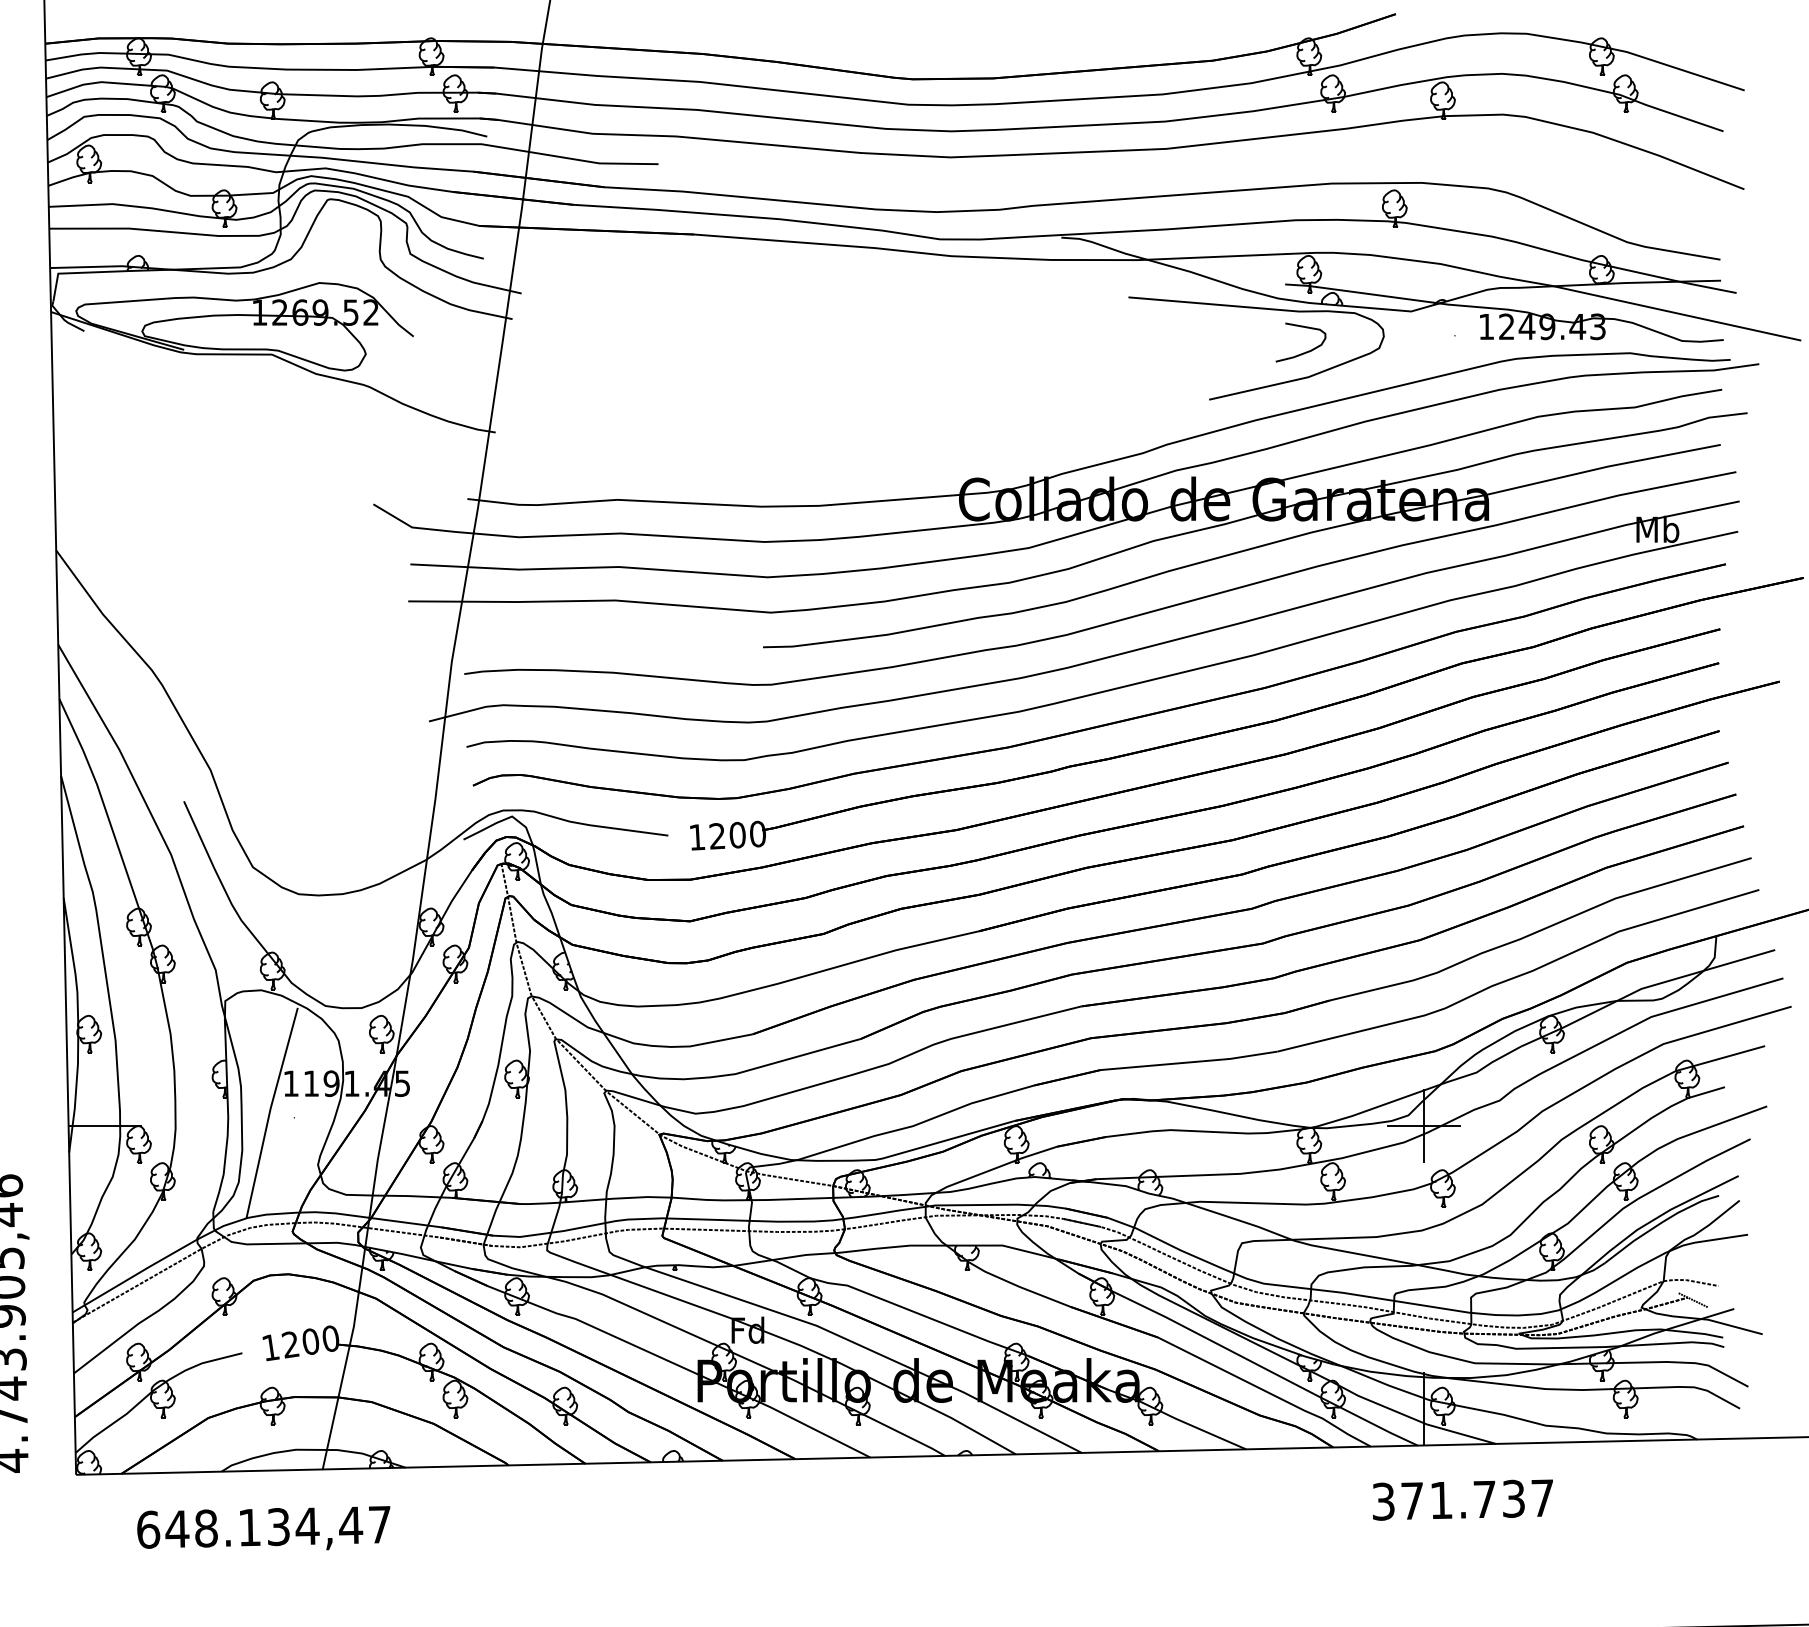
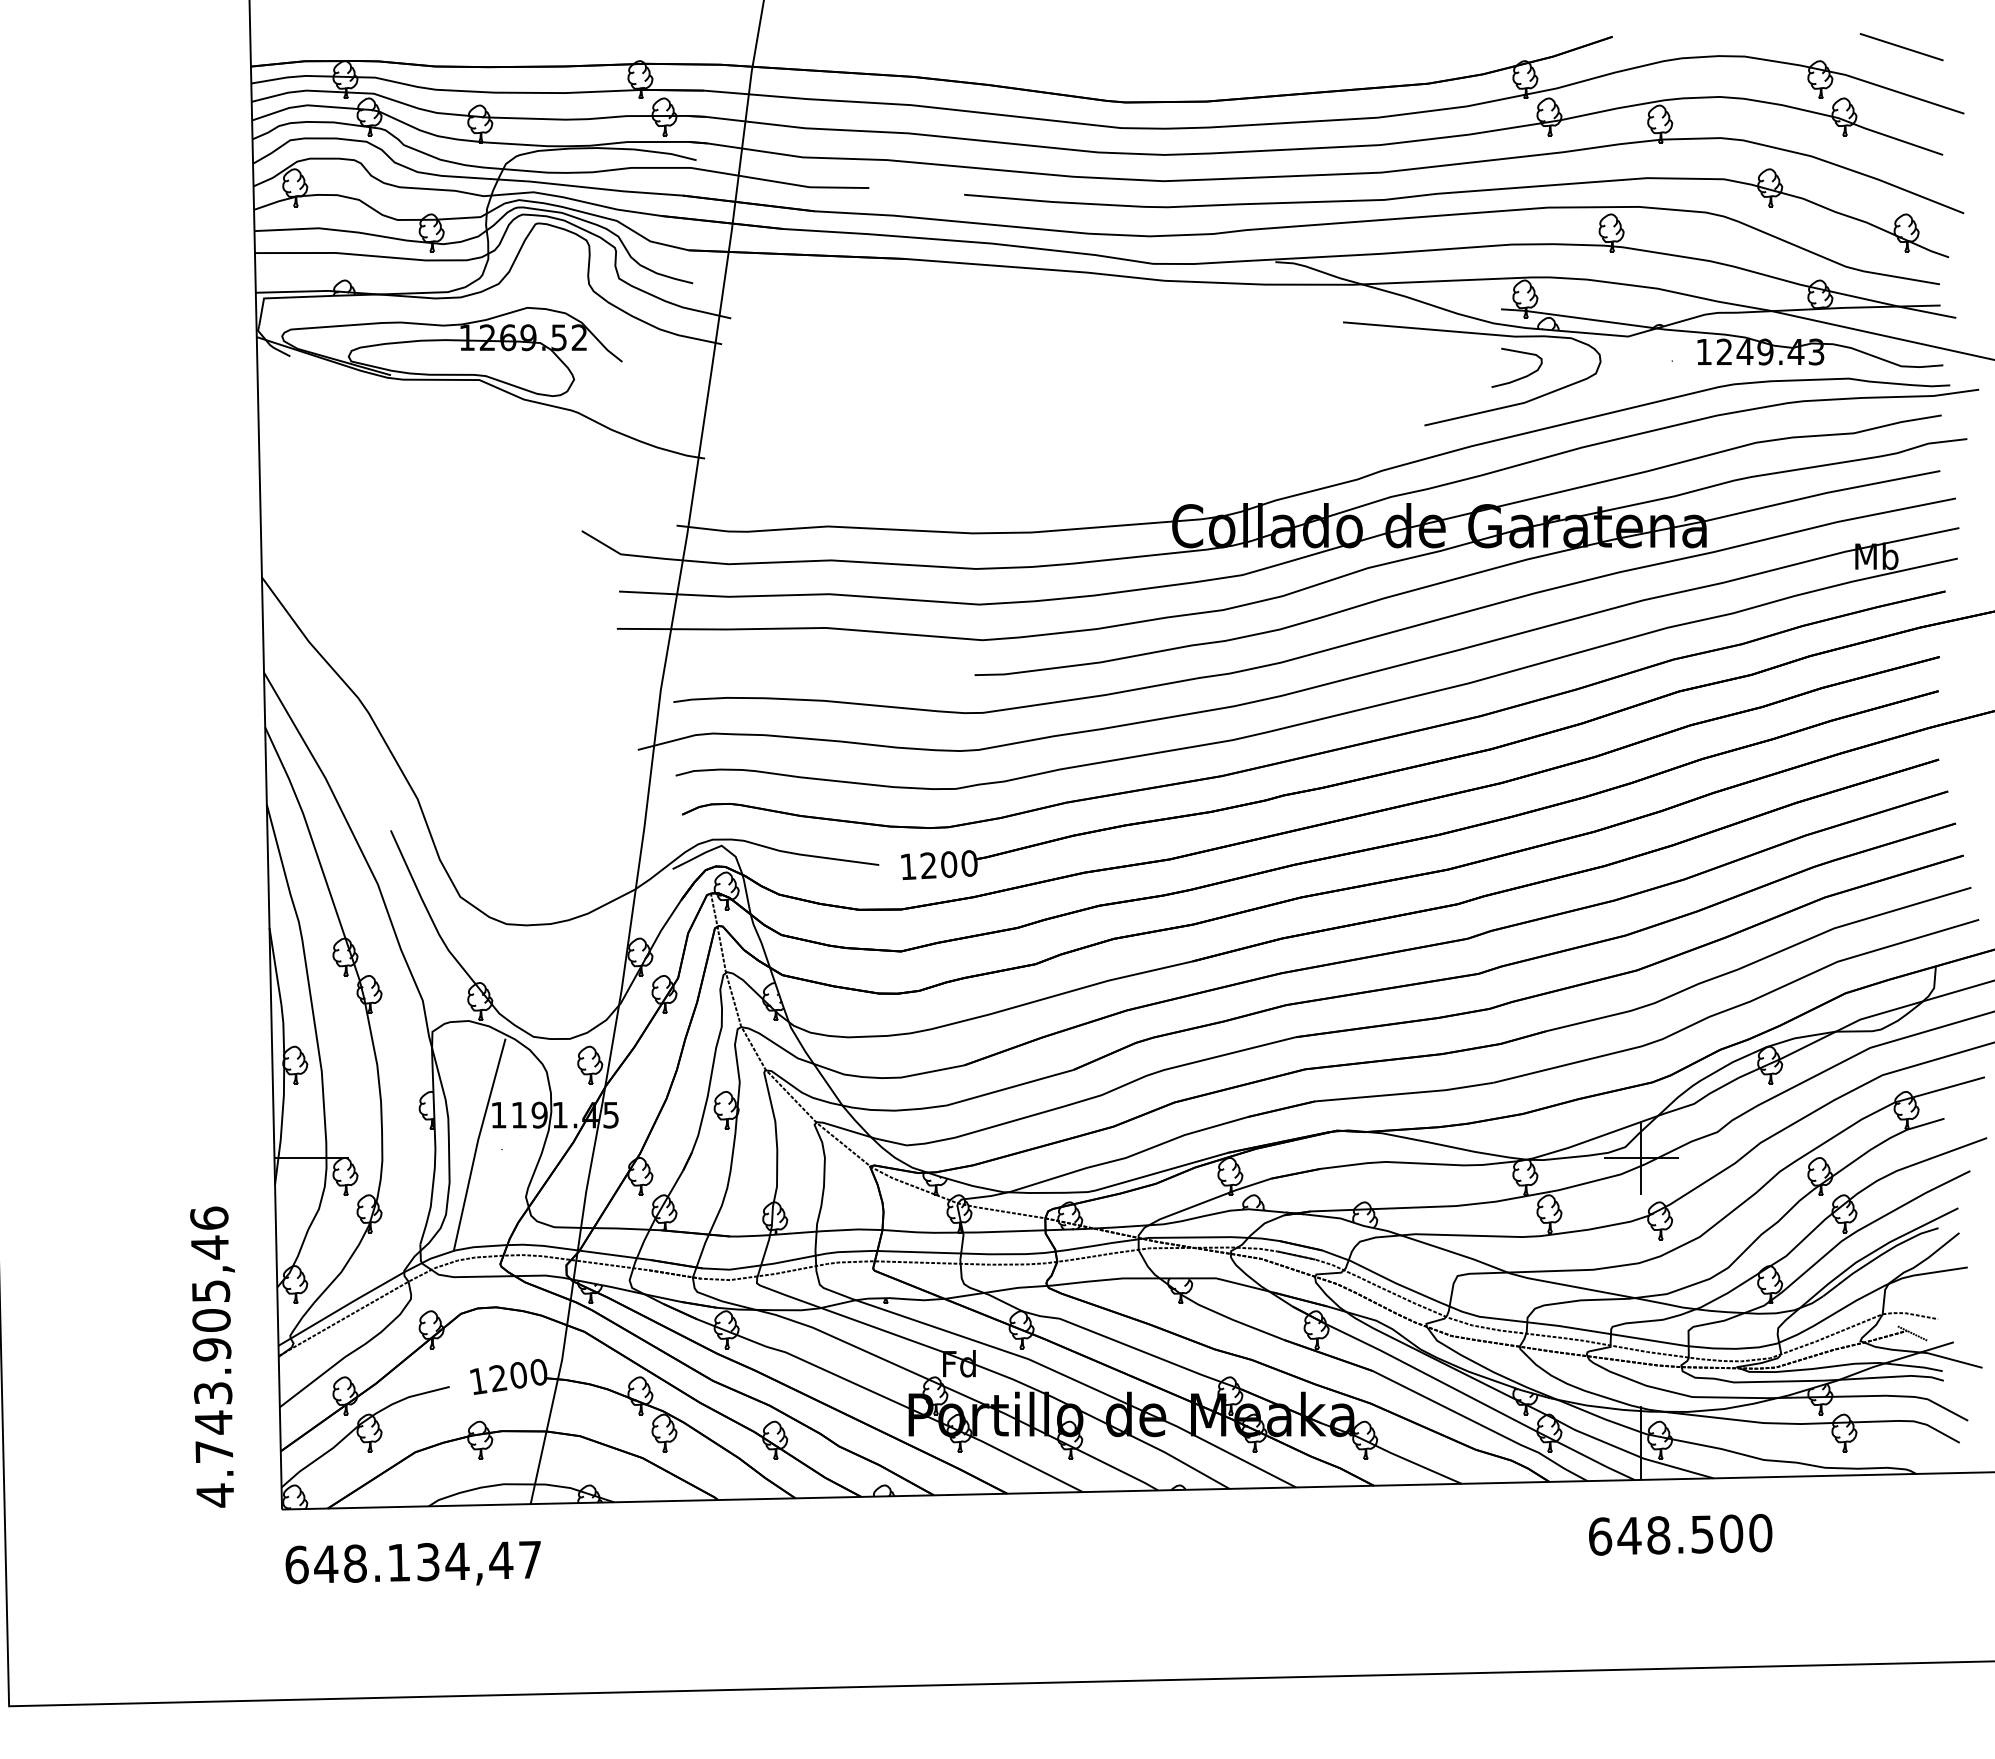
line: (1682, 24) -> (1901, 47), added
part: (1240, 169) -> (1456, 193), added
text: (1463, 1499) -> (1680, 1534), 371.737 -> 648.500
text: (263, 1528) -> (412, 1563), moved

